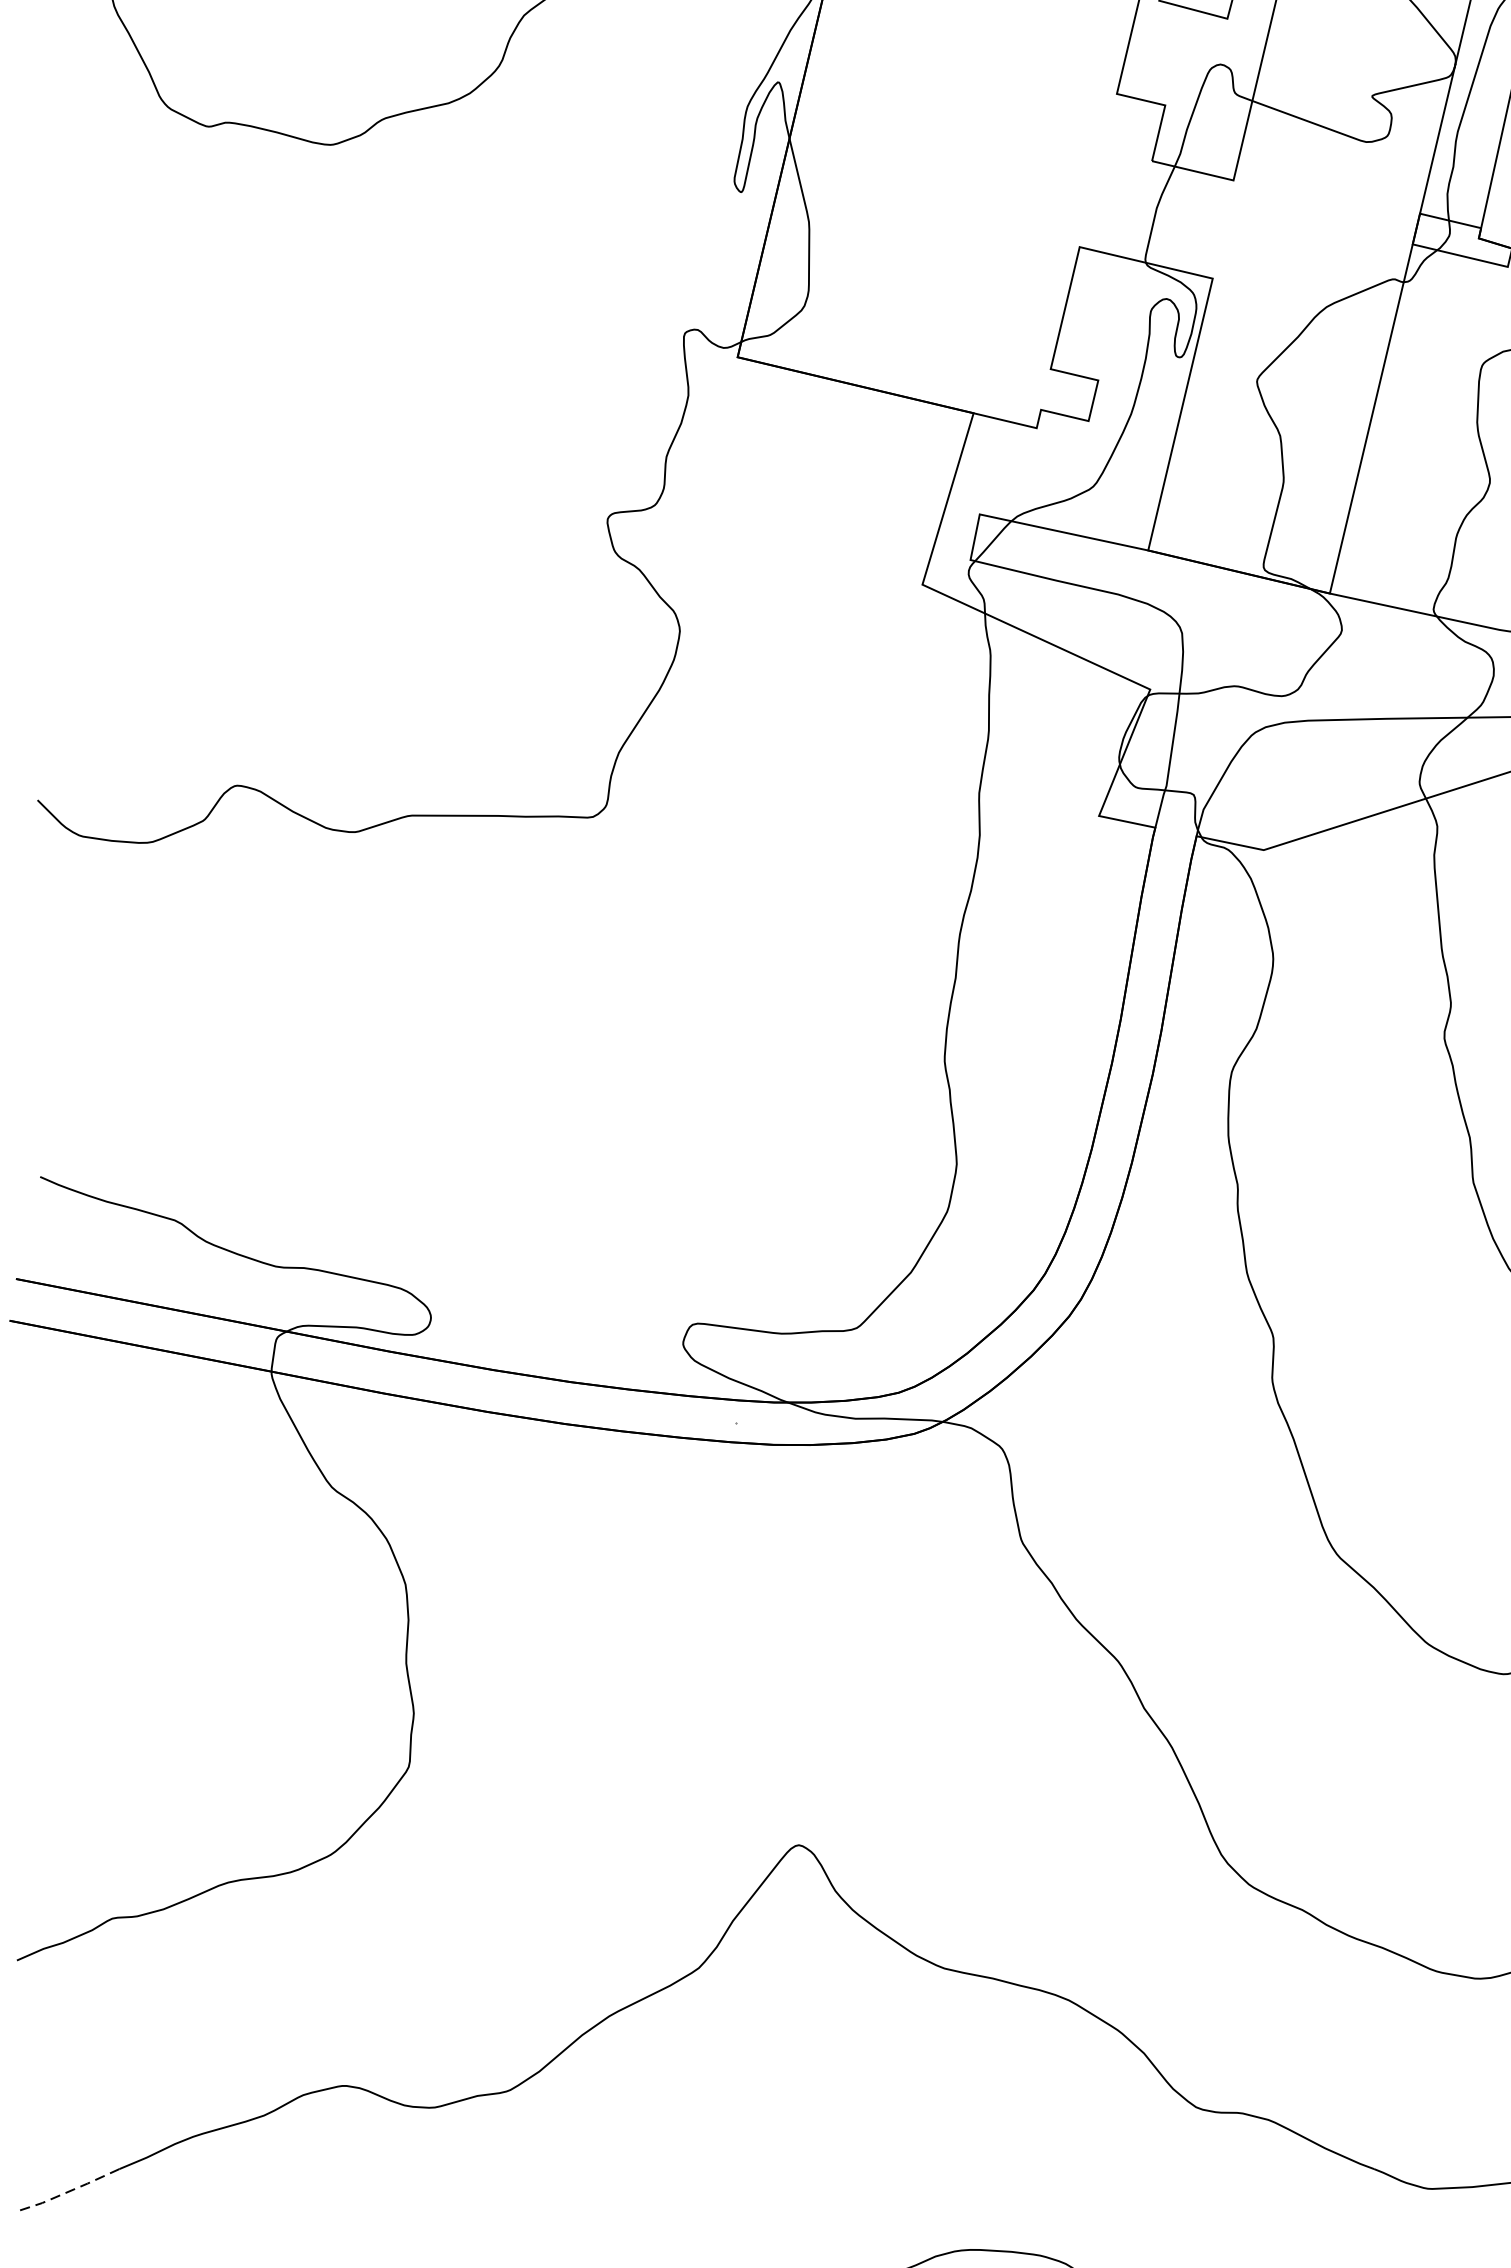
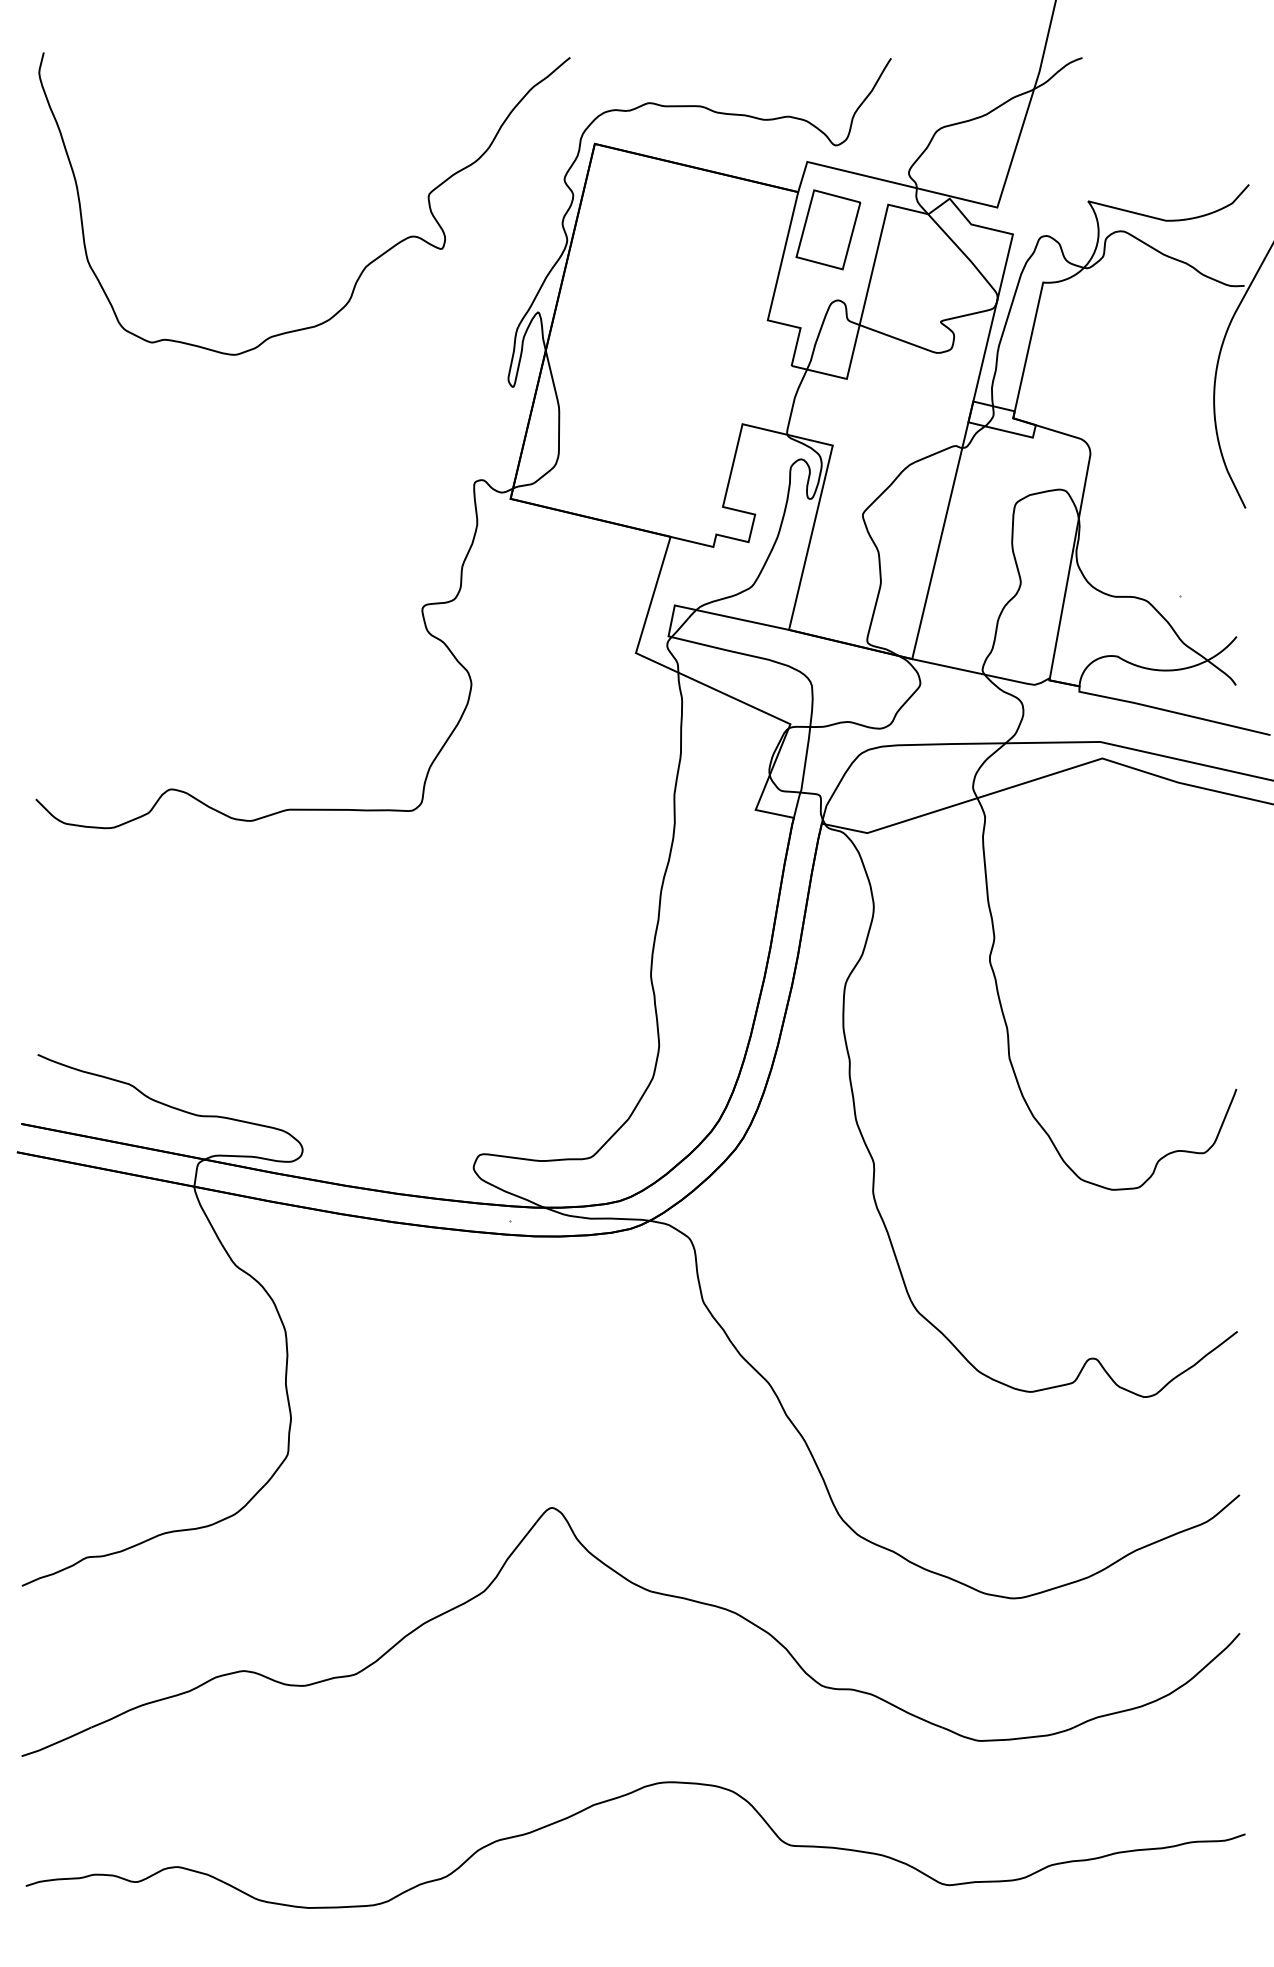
line: (67, 2192) -> (56, 1743), dashed -> solid

